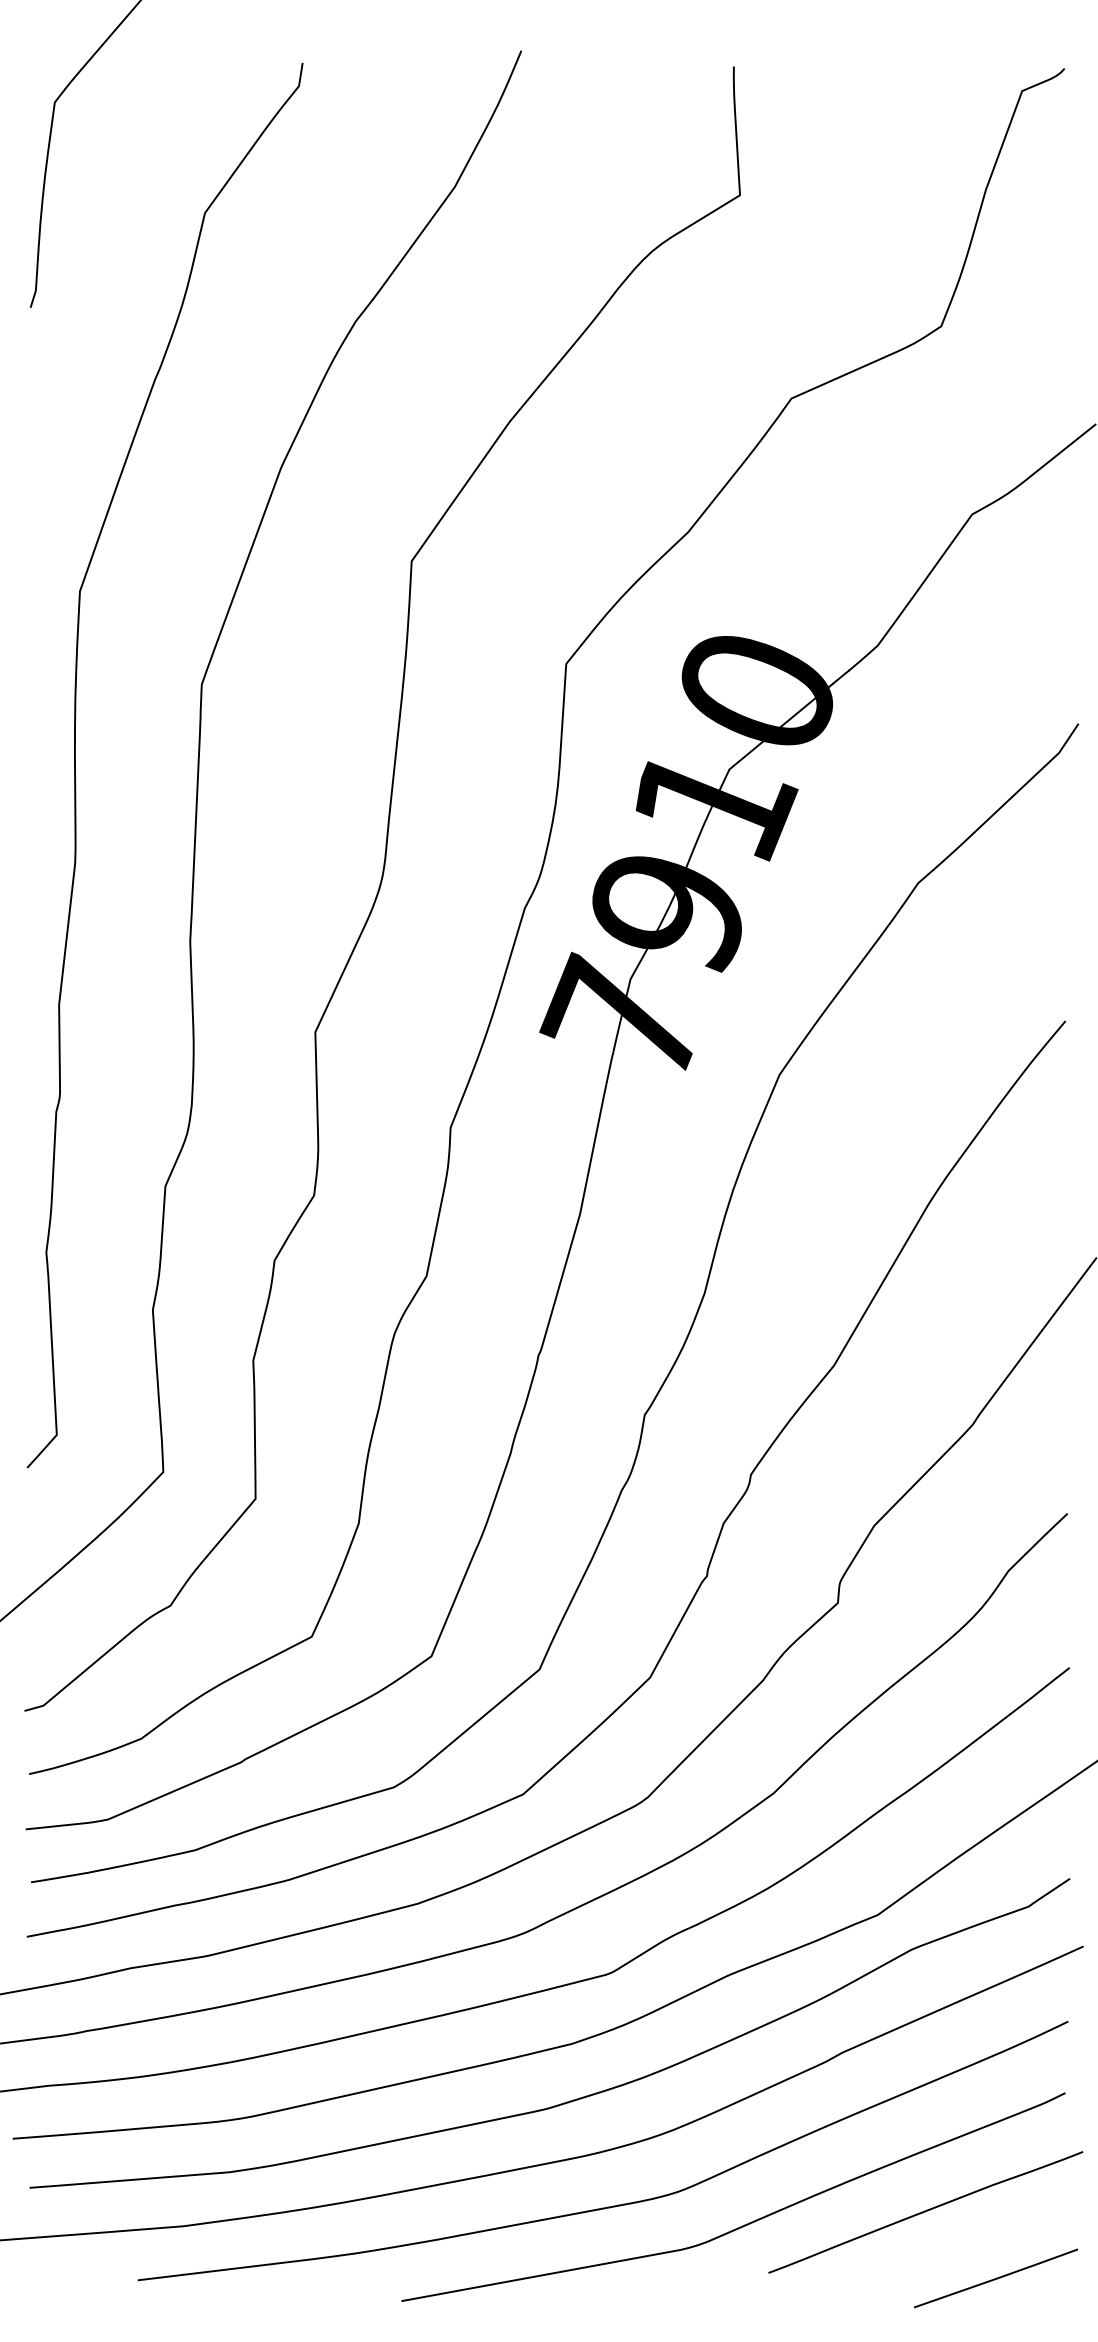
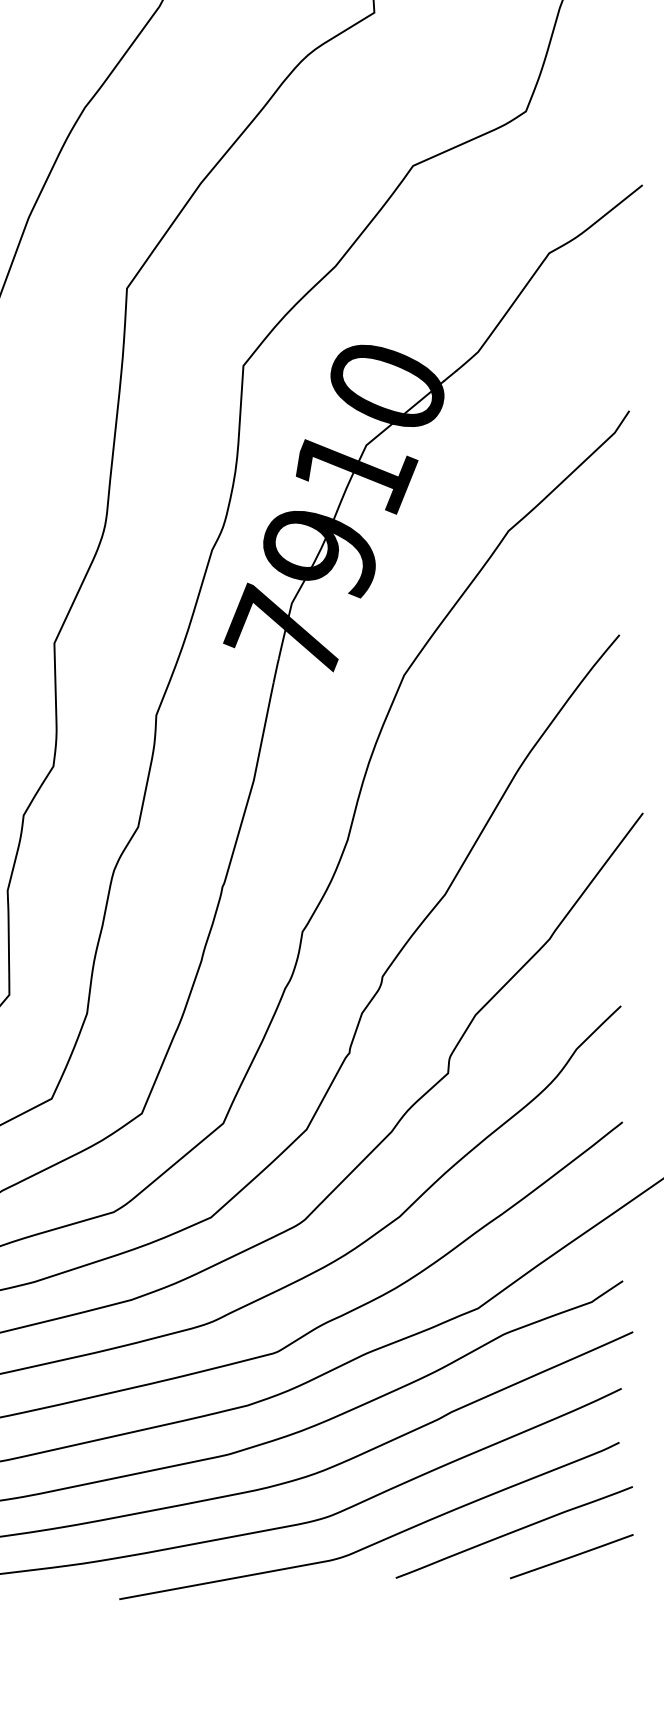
line: (995, 2278) -> (571, 1556), moved

